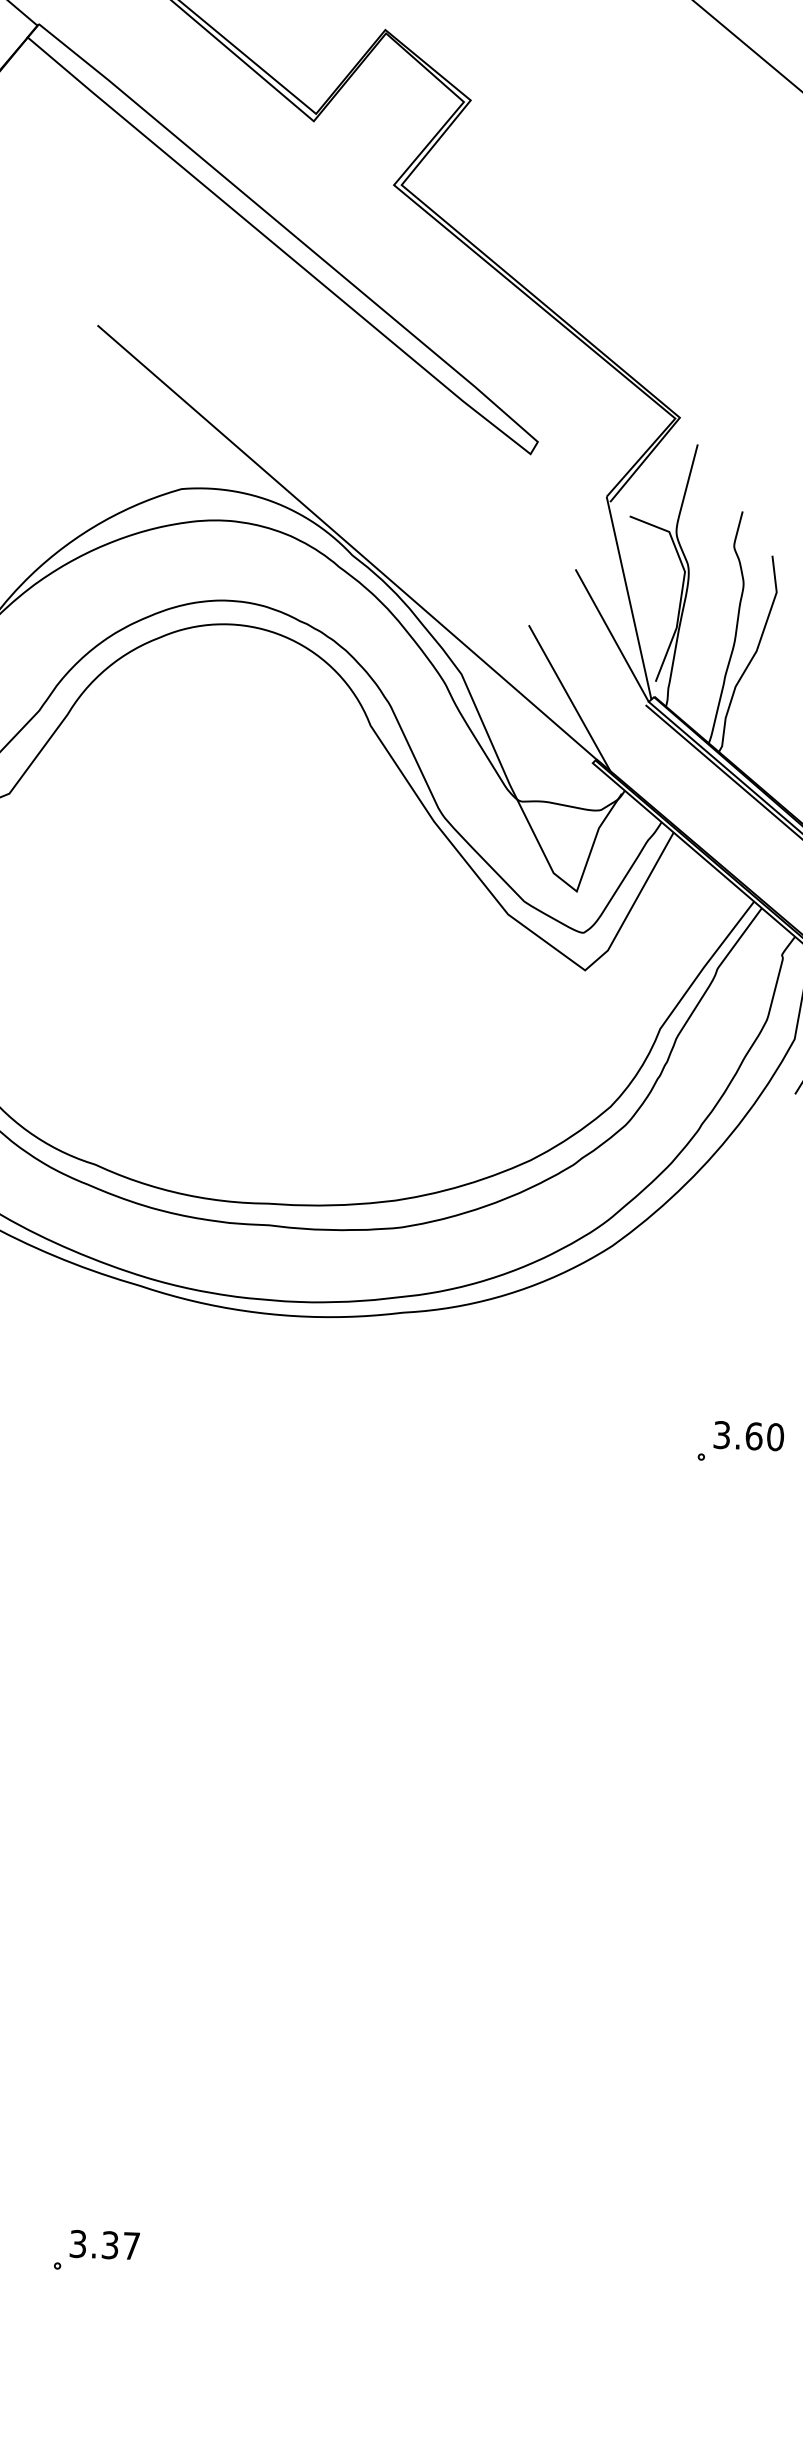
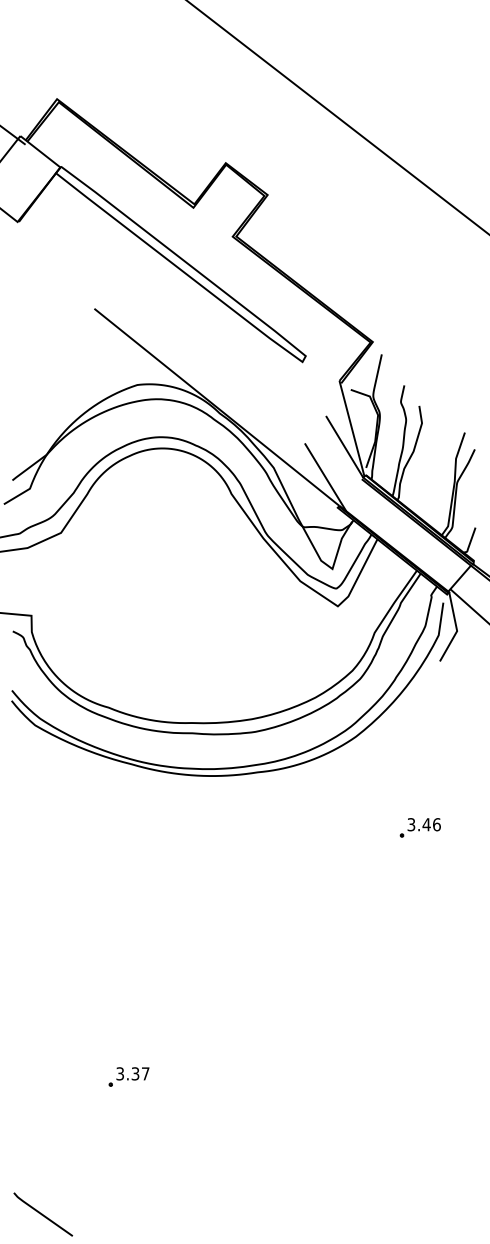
text: (764, 1436) -> (431, 824), 3.60 -> 3.46
part: (95, 2250) -> (128, 1076), moved

